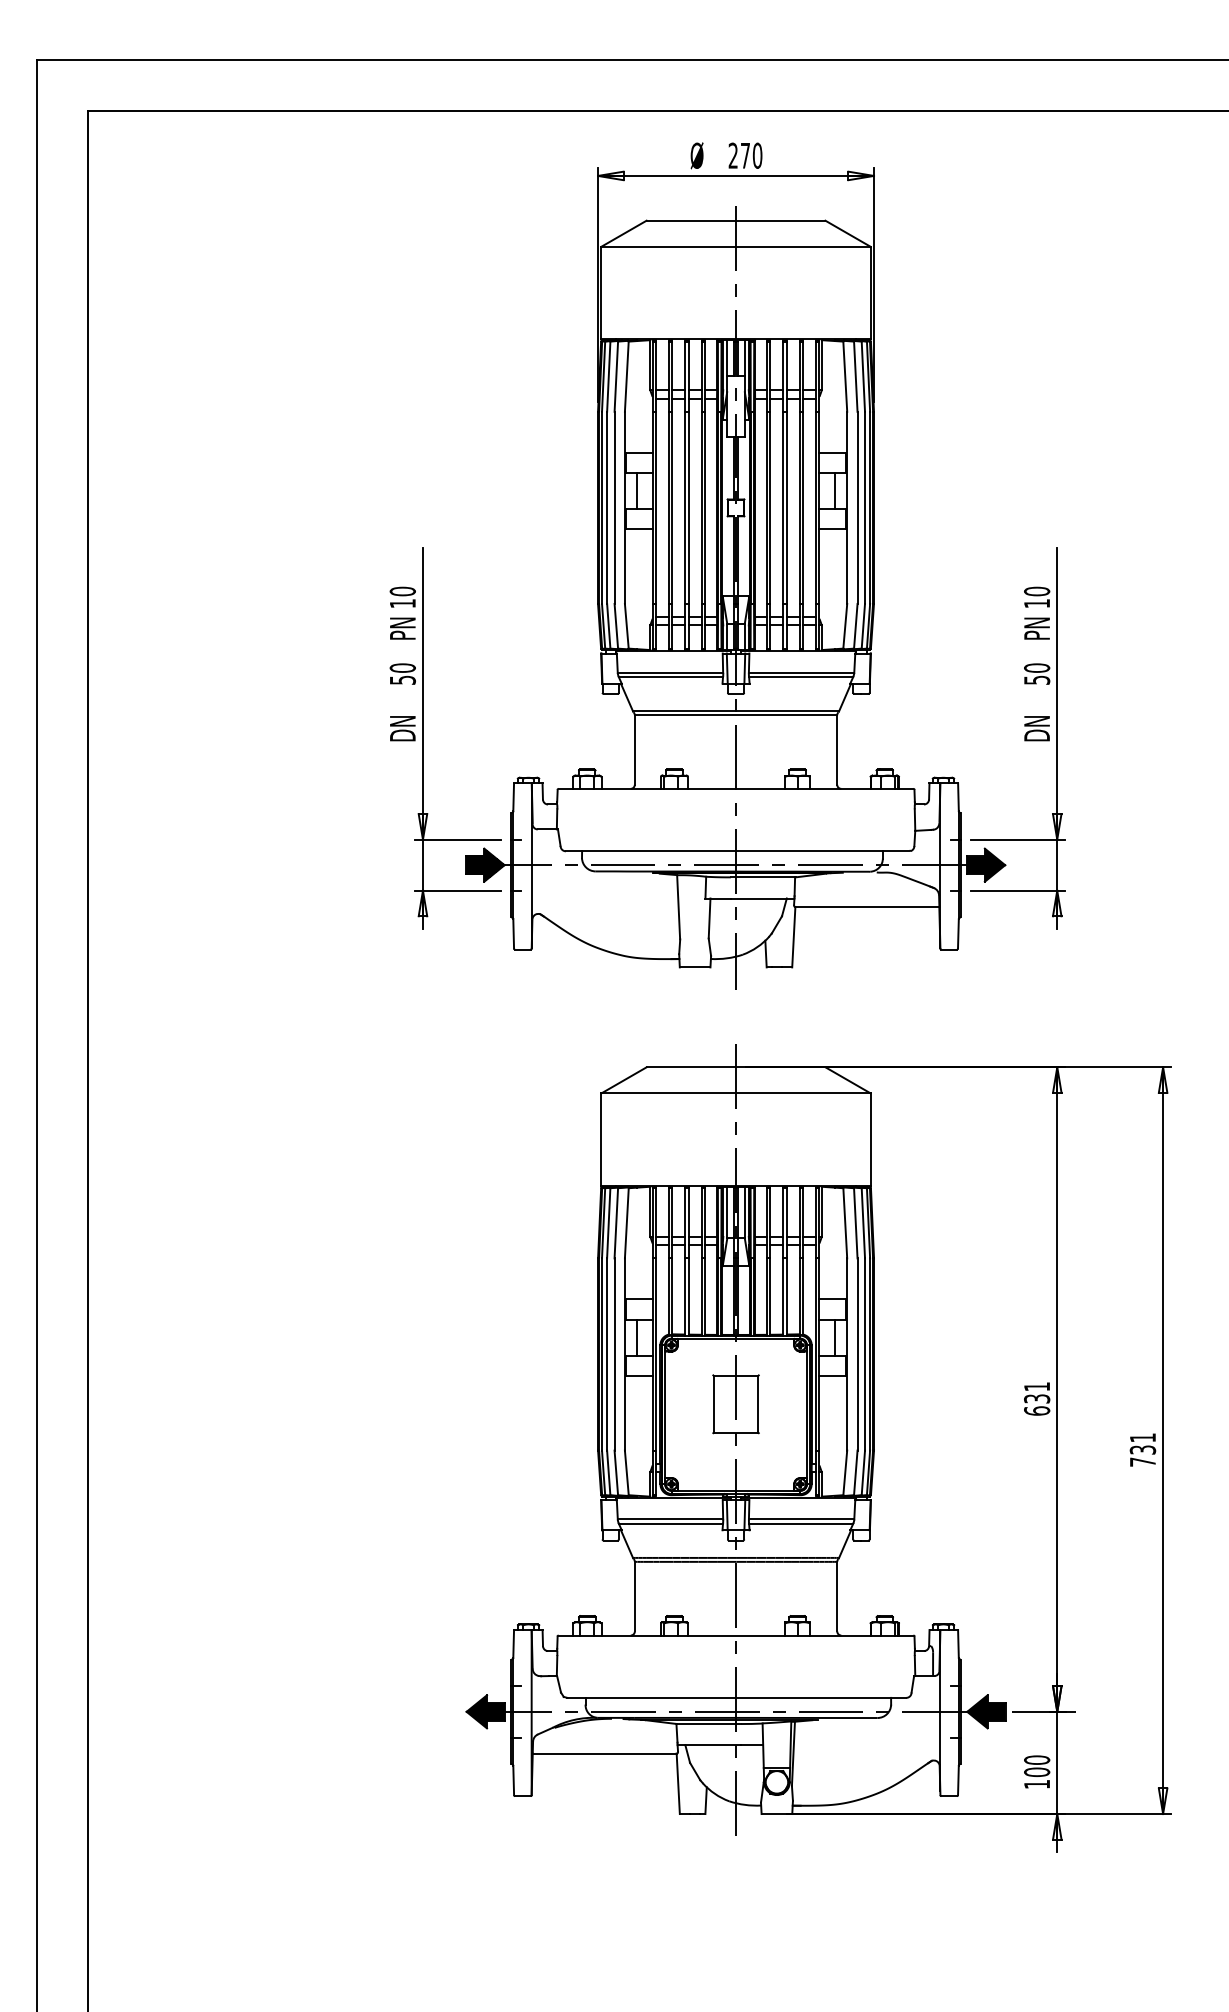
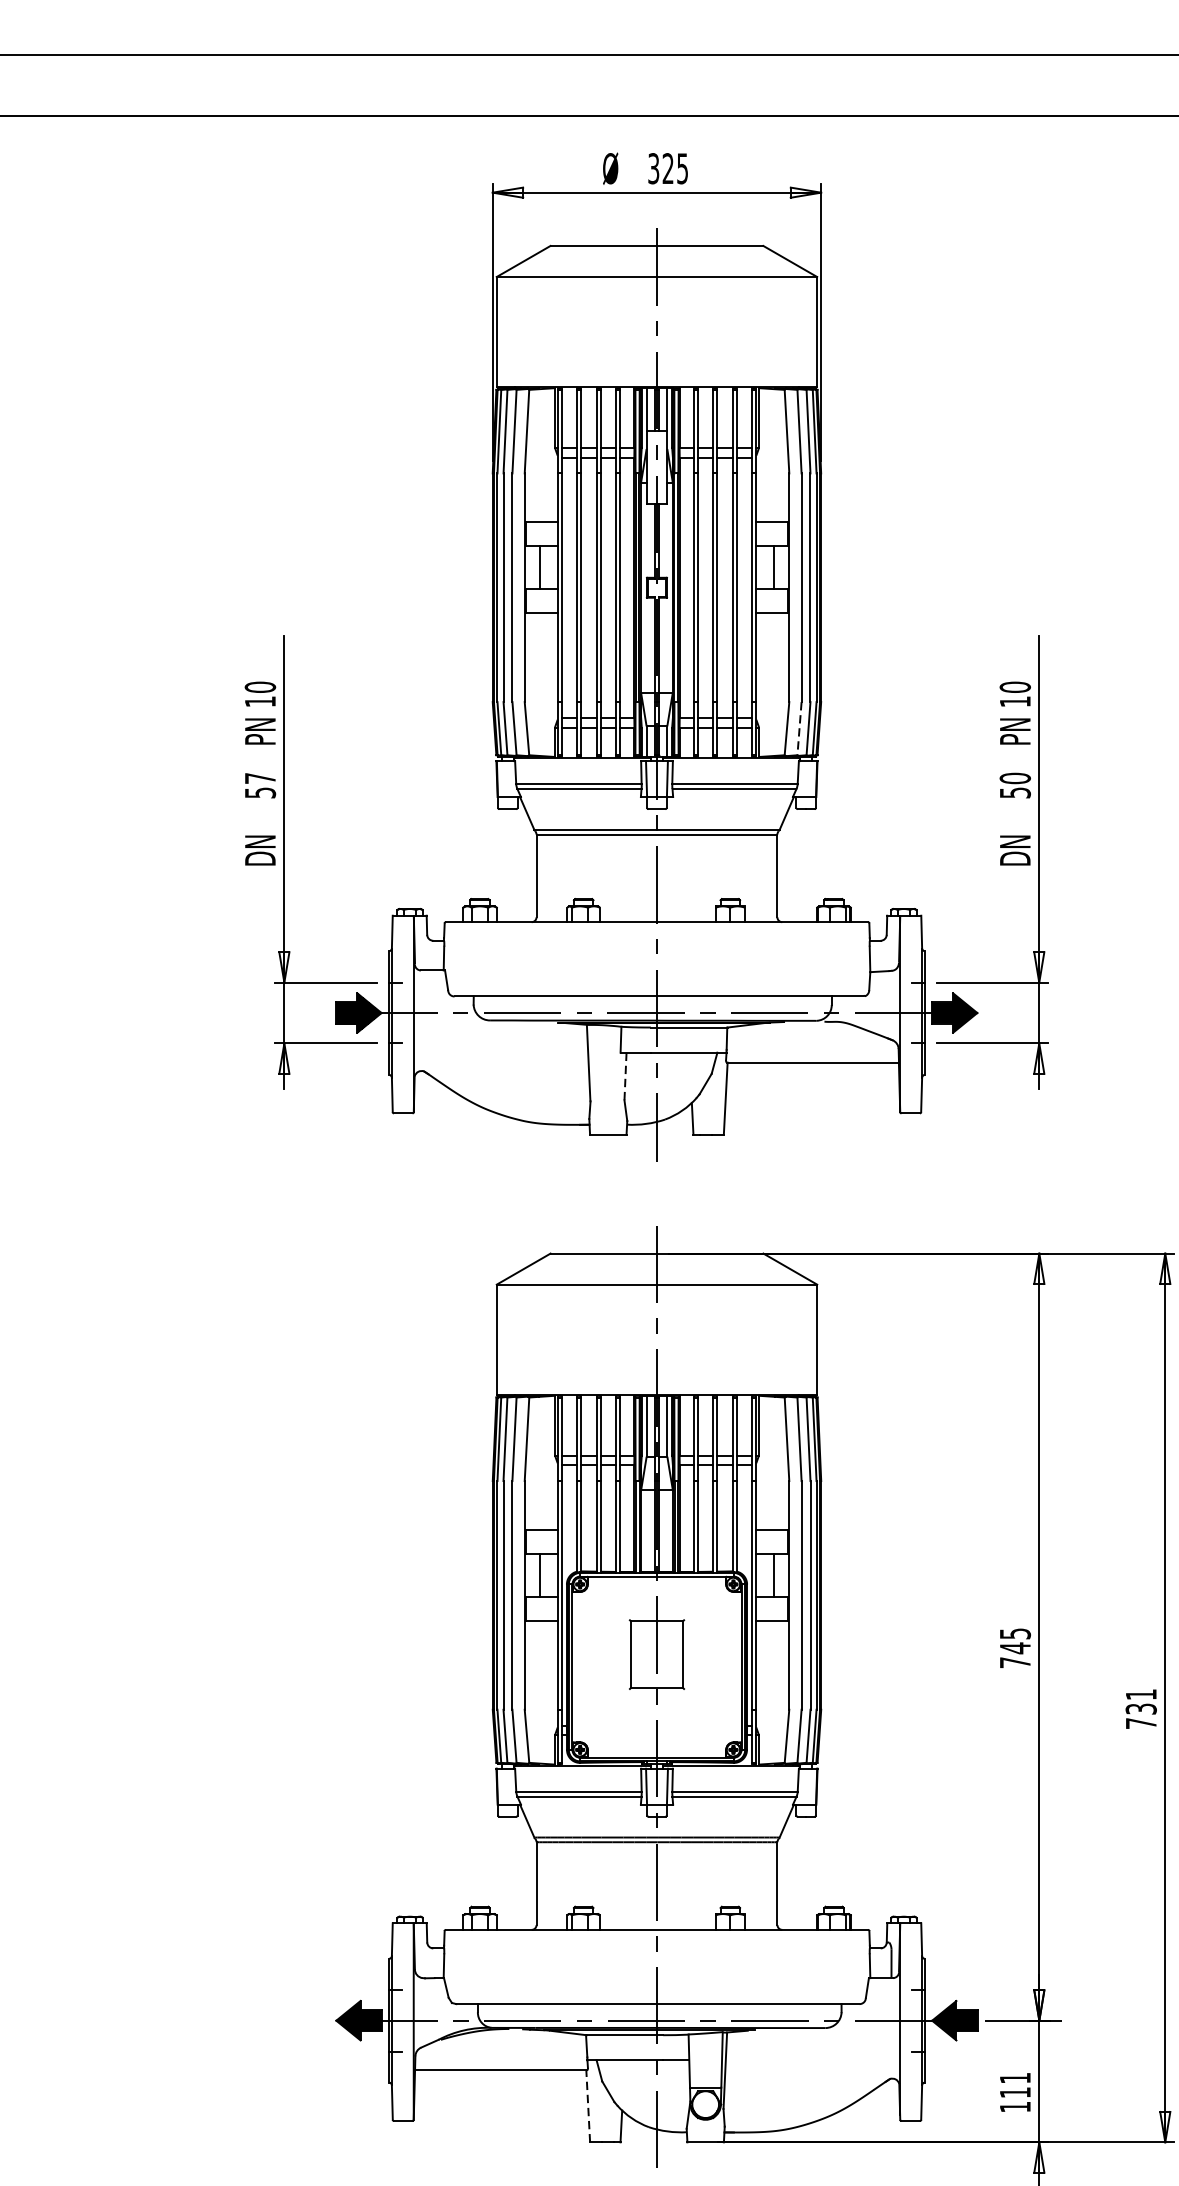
text: (745, 155) -> (668, 168), 270 -> 325
line: (855, 626) -> (799, 728), solid -> dashed
text: (402, 667) -> (260, 777), 50 -> 57
line: (709, 918) -> (625, 1076), solid -> dashed
text: (1037, 1398) -> (1015, 1647), 631 -> 745
text: (1037, 1766) -> (1015, 2085), 100 -> 111
line: (678, 1783) -> (588, 2106), solid -> dashed

